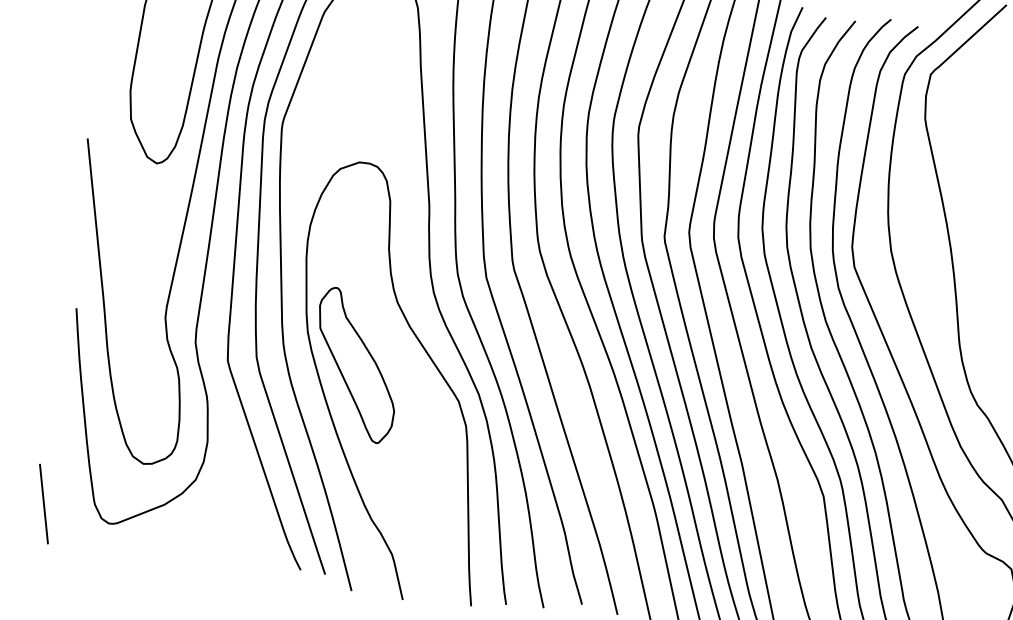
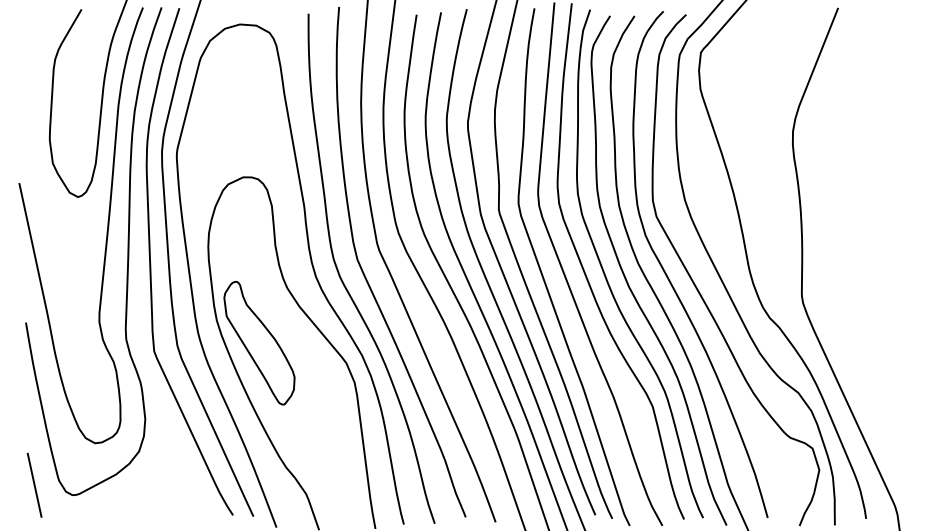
line: (43, 503) -> (34, 484), moved

